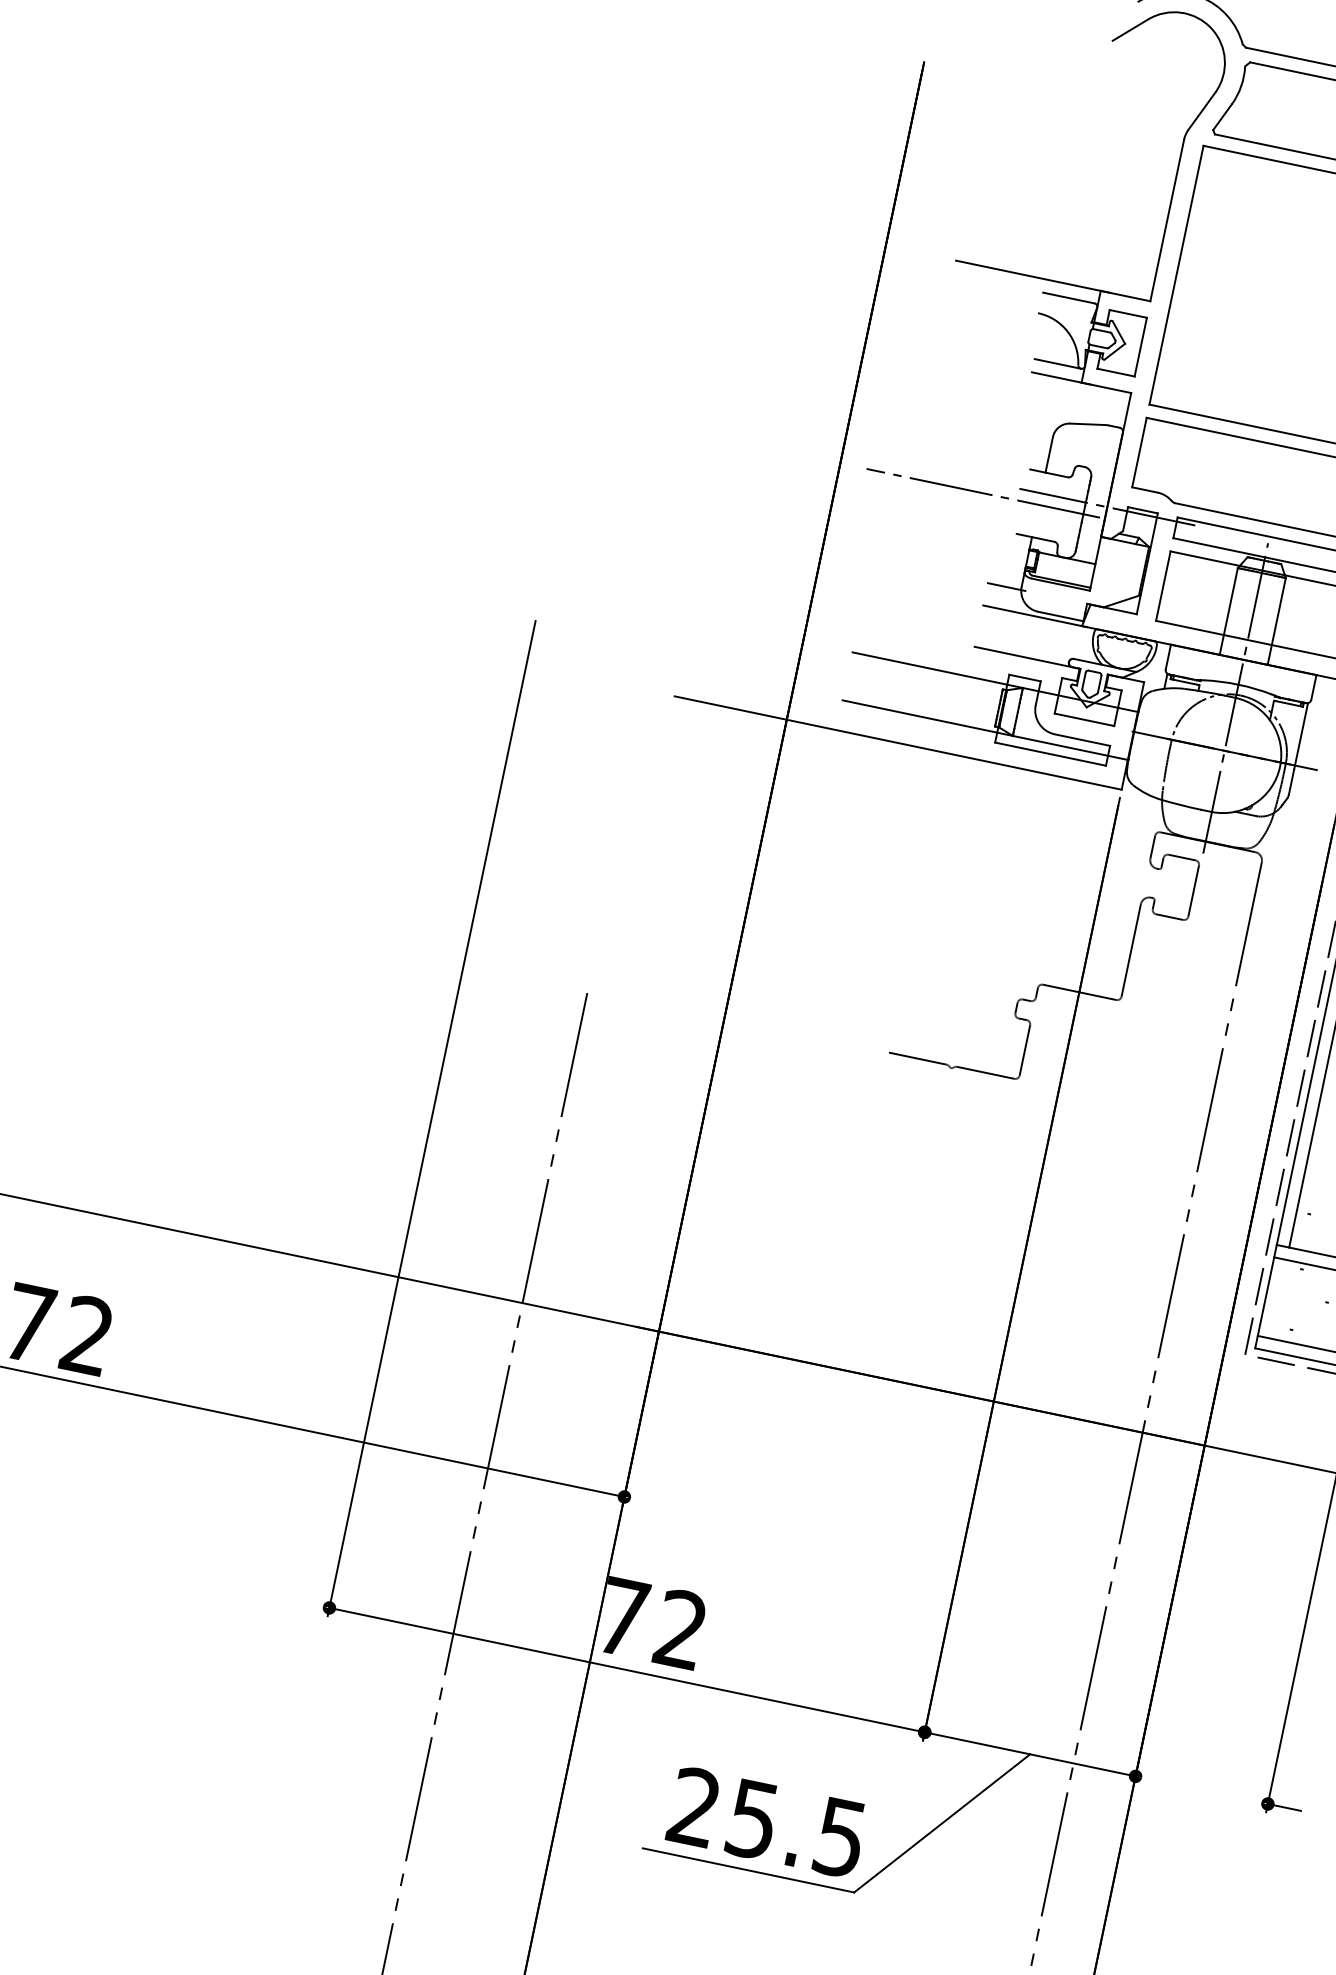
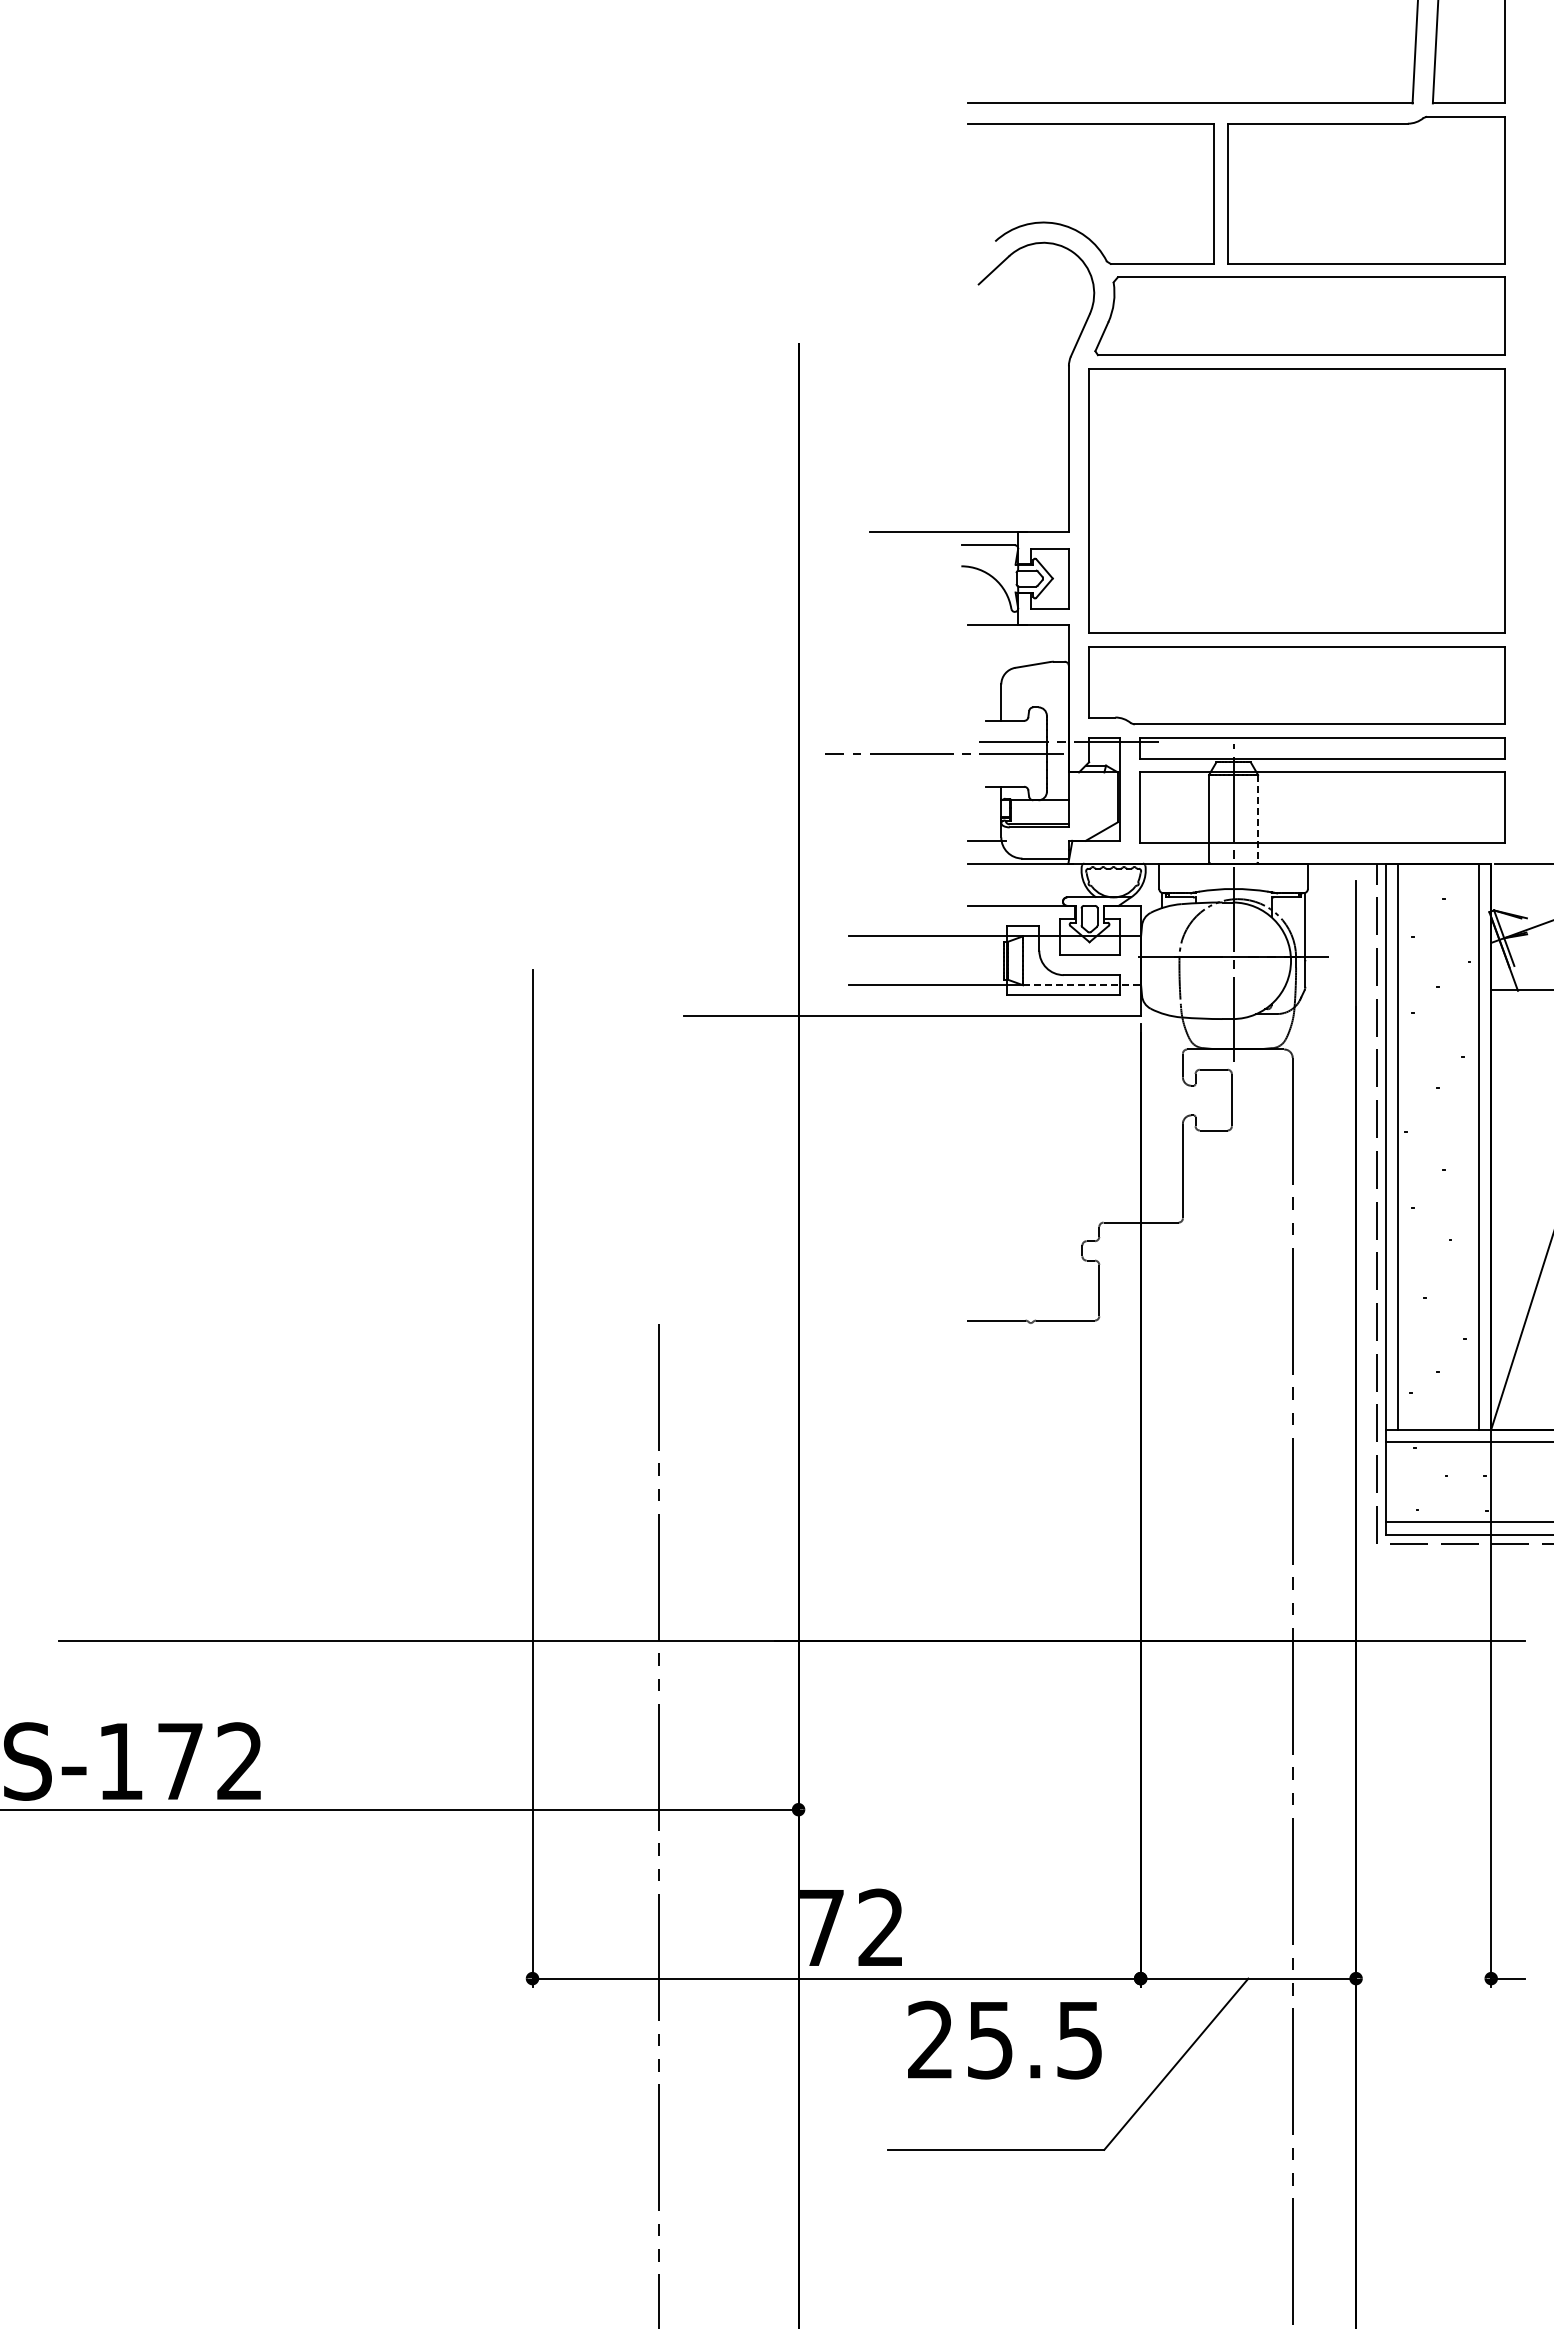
line: (1057, 363) -> (990, 611), removed
line: (1277, 620) -> (1258, 818), solid -> dashed
line: (1070, 748) -> (1082, 985), solid -> dashed
text: (766, 1821) -> (1004, 2039), moved

